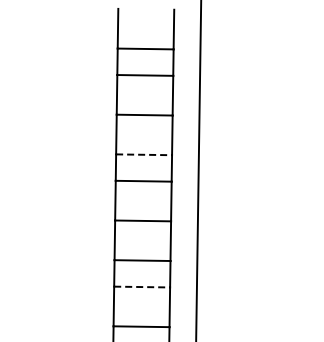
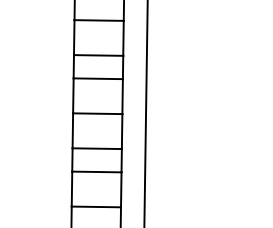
line: (144, 154) -> (98, 55), dashed -> solid
line: (142, 287) -> (97, 172), dashed -> solid

